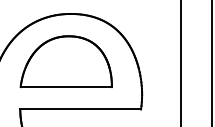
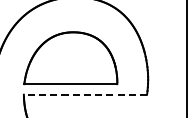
part: (65, 61) -> (70, 58), moved
line: (80, 109) -> (85, 94), solid -> dashed

